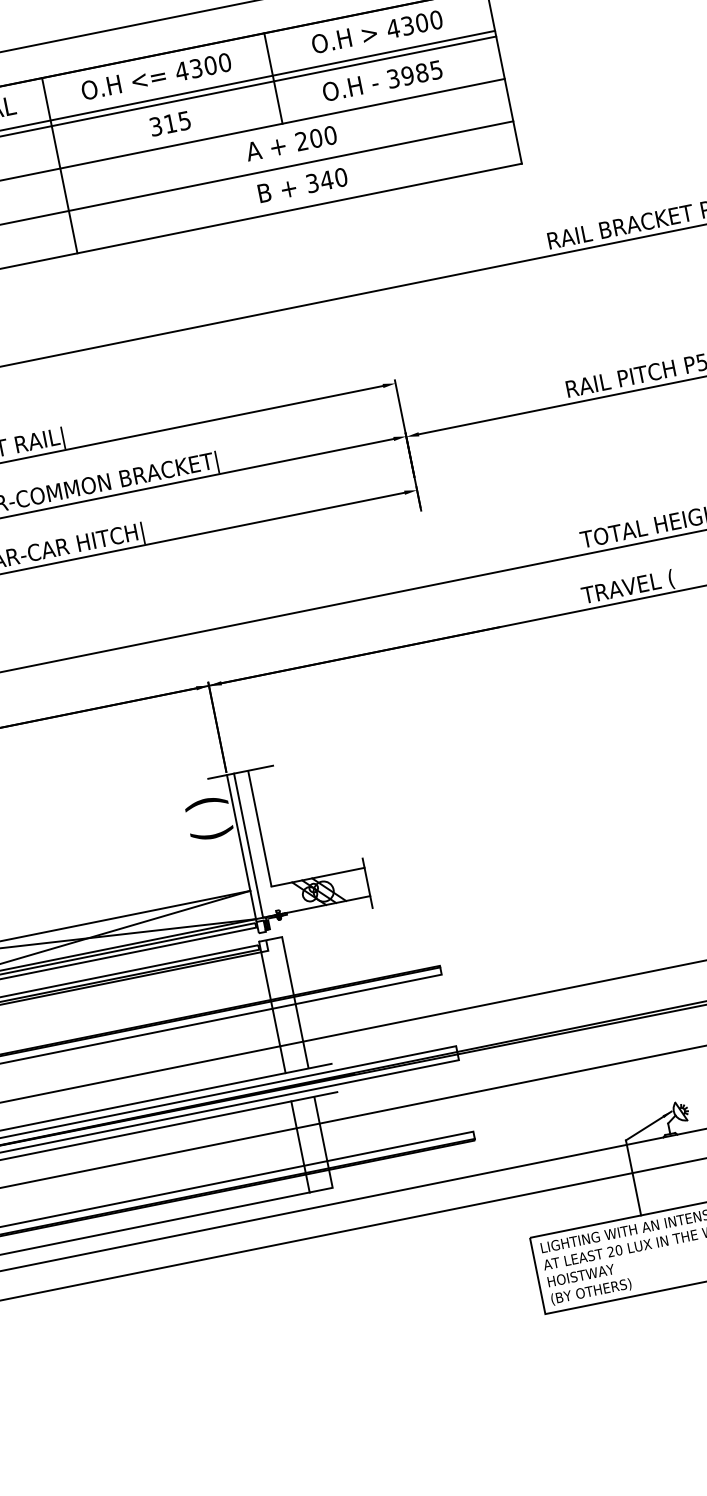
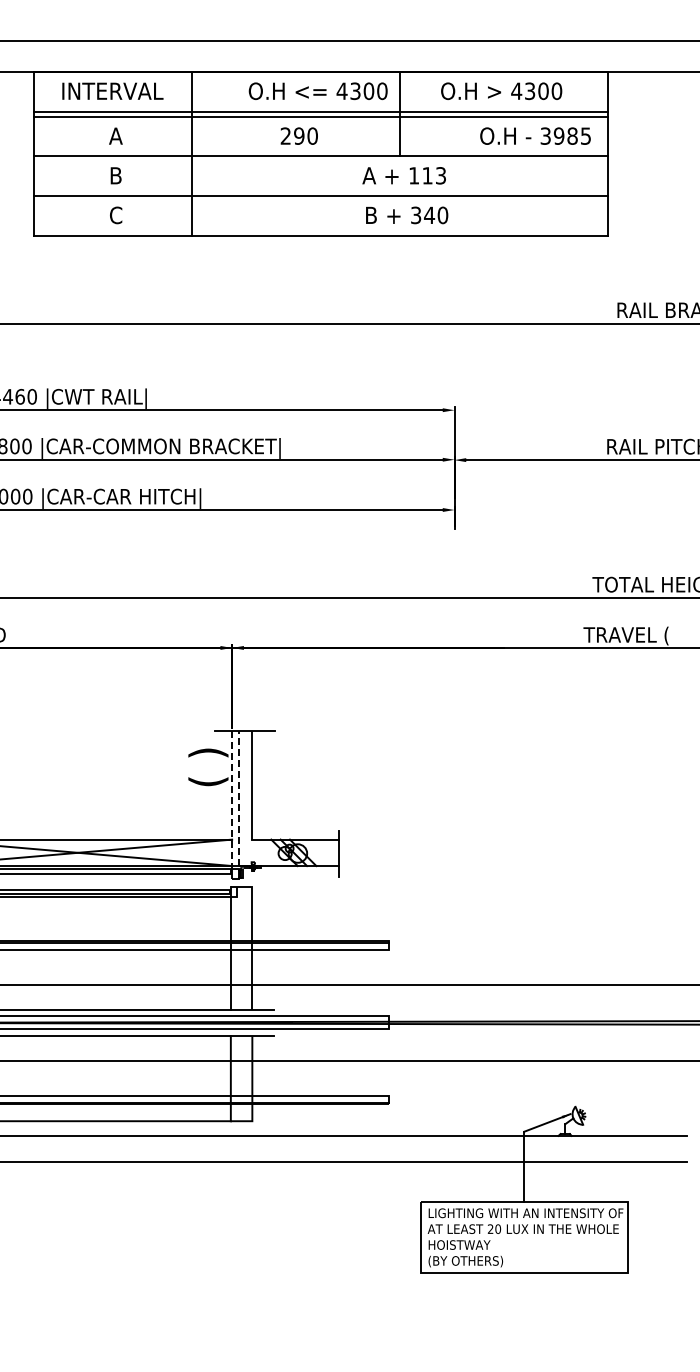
text: (155, 76) -> (317, 91), moved
text: (382, 80) -> (535, 135), moved
text: (169, 123) -> (298, 135), 315 -> 290
text: (316, 138) -> (427, 175), 200 -> 113
line: (248, 845) -> (238, 798), solid -> dashed
line: (242, 848) -> (232, 800), solid -> dashed

